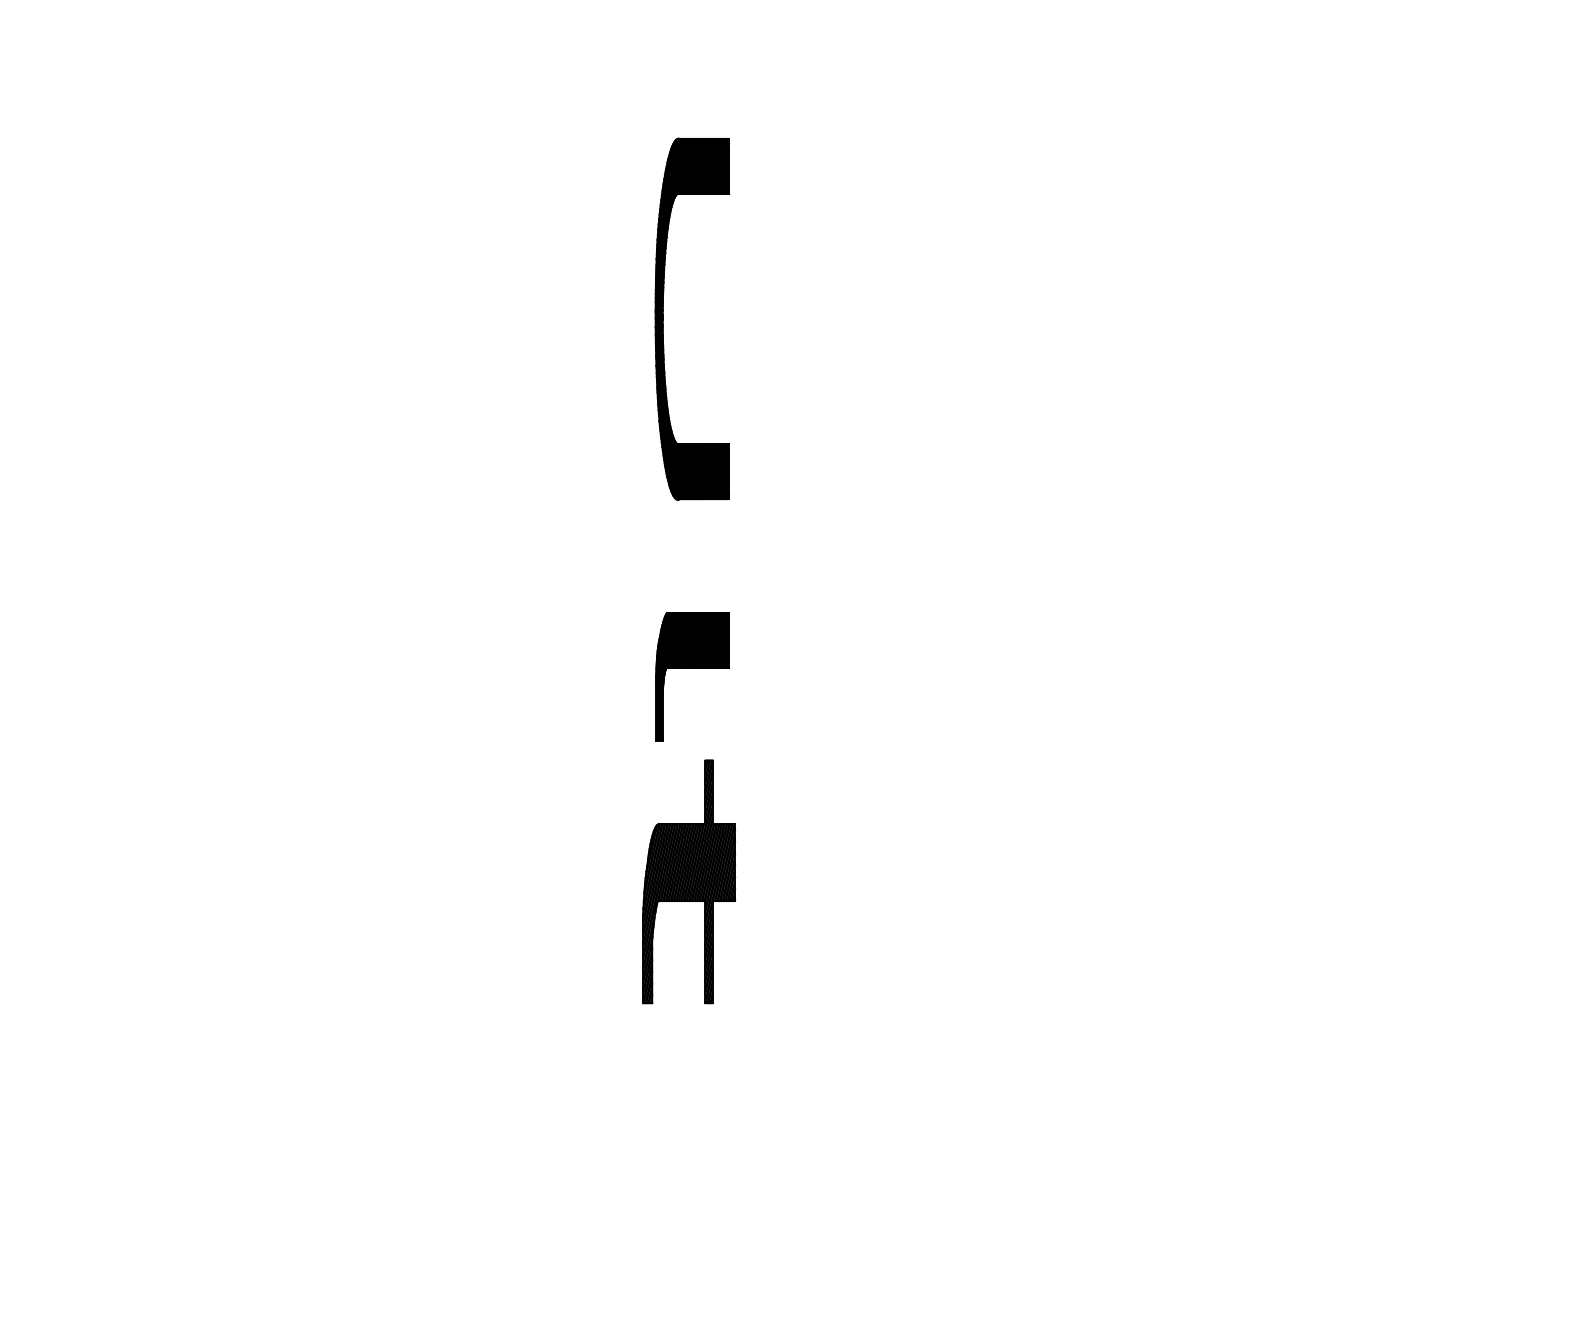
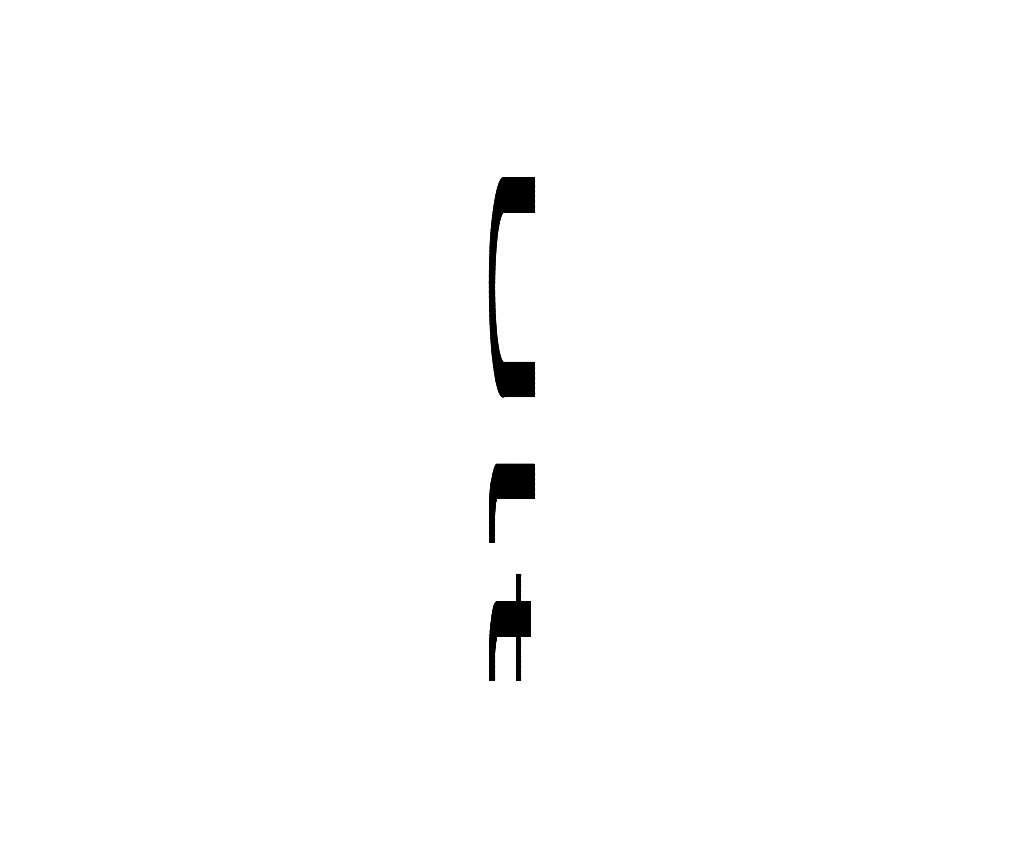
part: (688, 882) -> (509, 627), size x0.71

